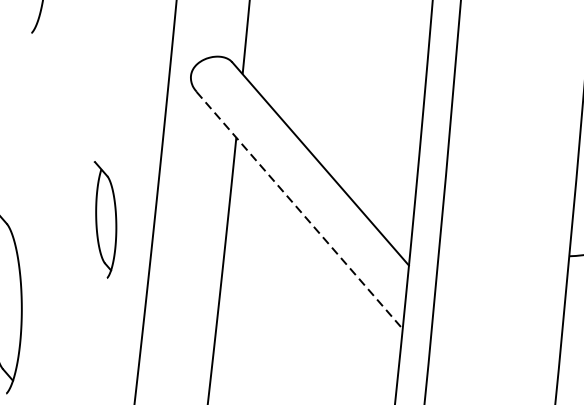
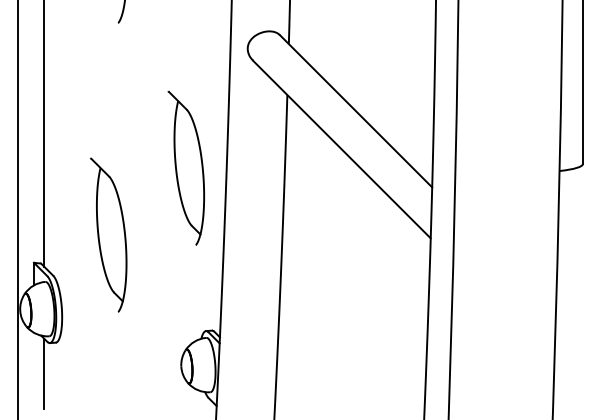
line: (299, 210) -> (341, 149), dashed -> solid
part: (104, 219) -> (186, 167), size x1.67

